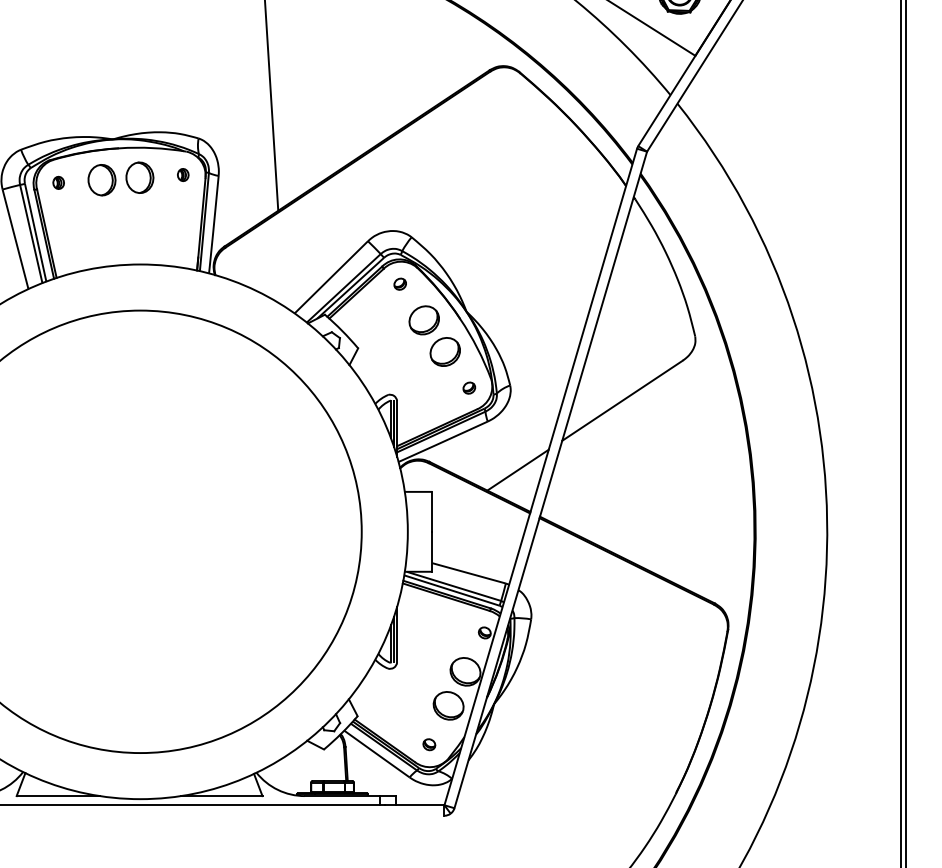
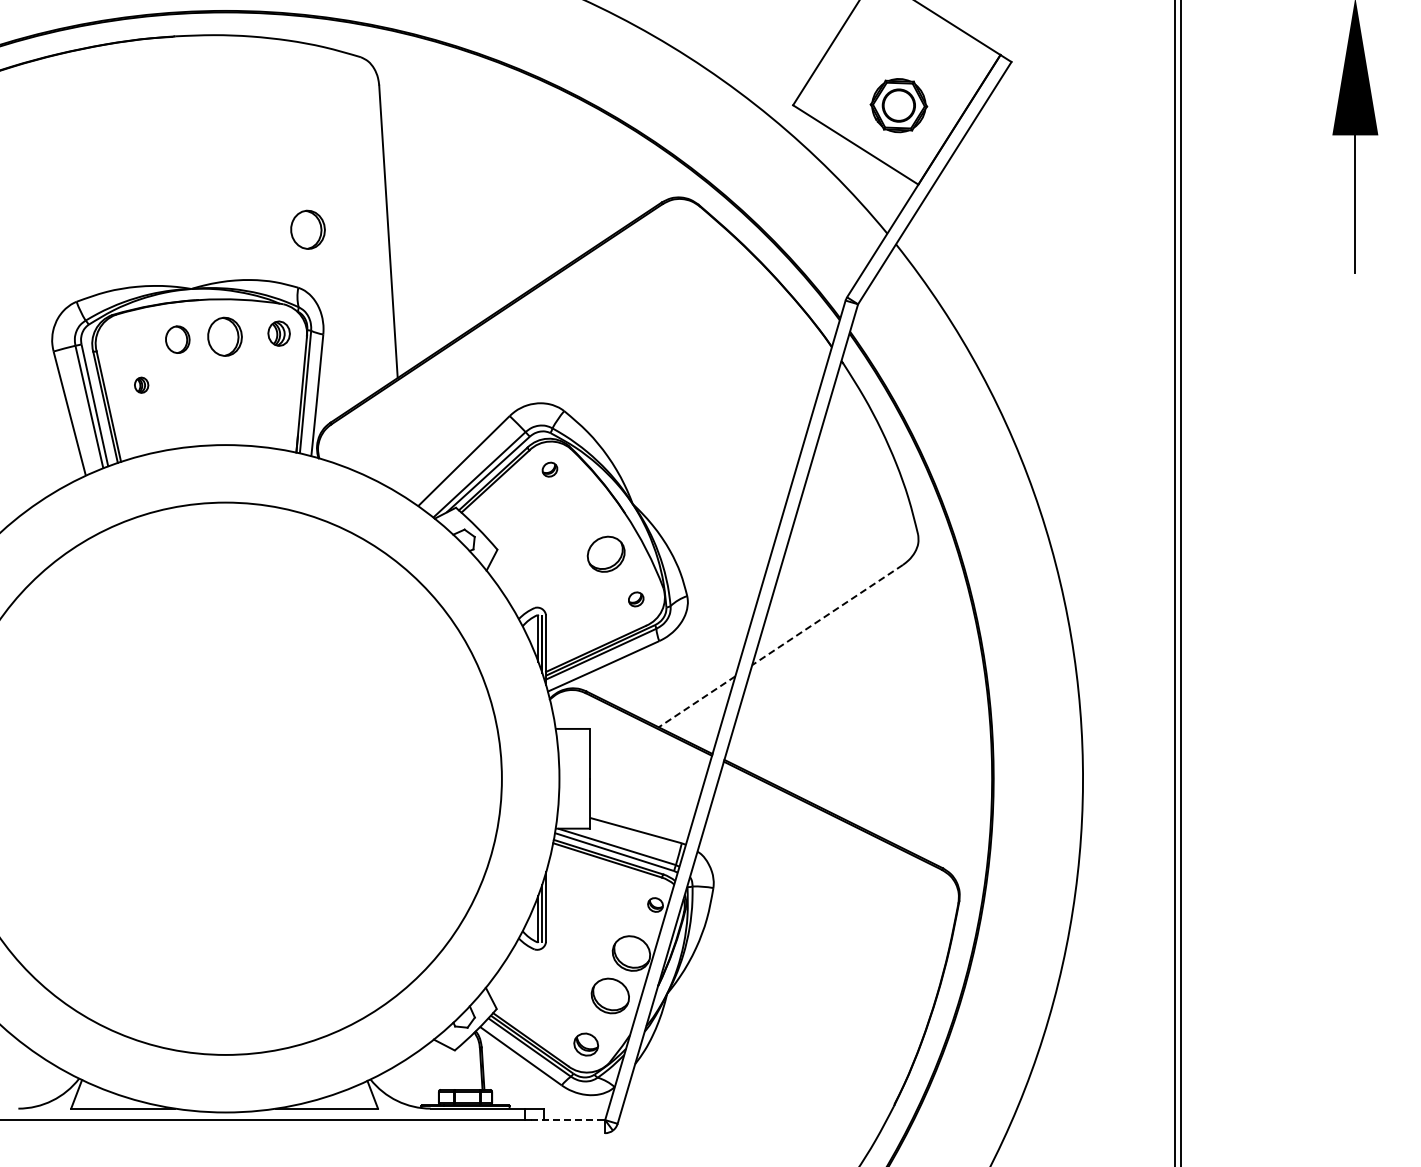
part: (205, 91) -> (307, 229), added
part: (182, 174) -> (278, 332), size x1.6
part: (101, 179) -> (177, 339), size x0.7
part: (58, 182) -> (141, 384), moved
part: (423, 320) -> (579, 514), removed
line: (622, 401) -> (827, 615), solid -> dashed
line: (518, 469) -> (697, 701), solid -> dashed
part: (429, 744) -> (586, 1044), size x1.6
line: (415, 805) -> (568, 1120), solid -> dashed

